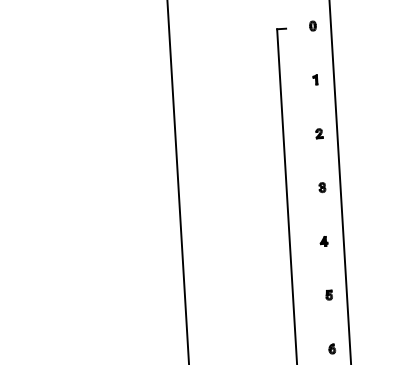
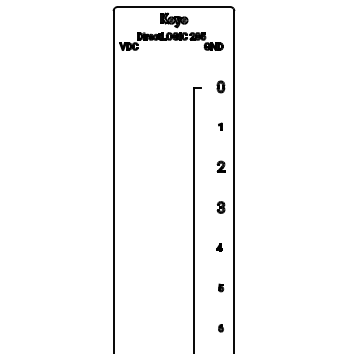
part: (312, 25) -> (220, 86), size x1.6
part: (318, 134) -> (220, 167), size x1.6
part: (321, 187) -> (220, 207), size x1.6

